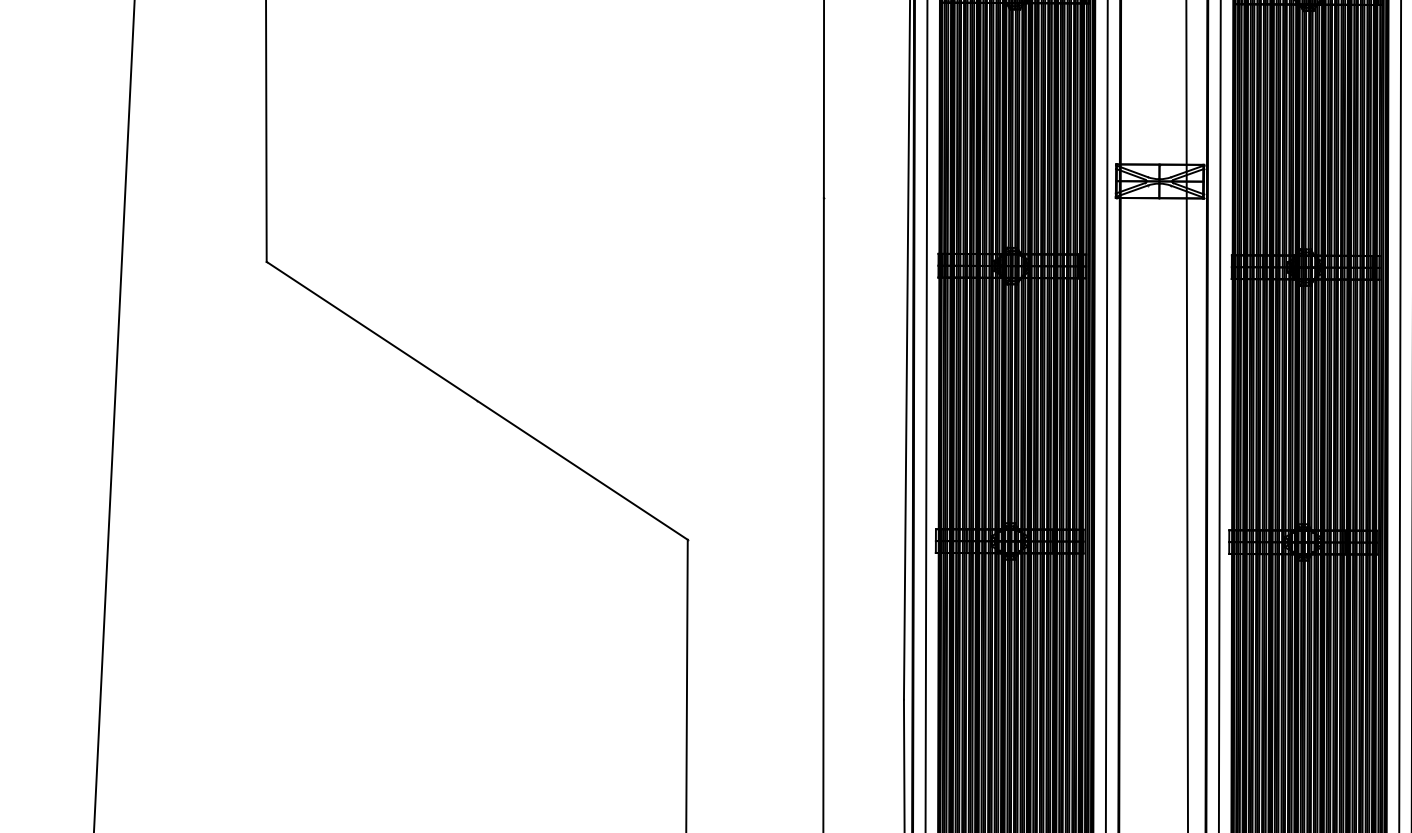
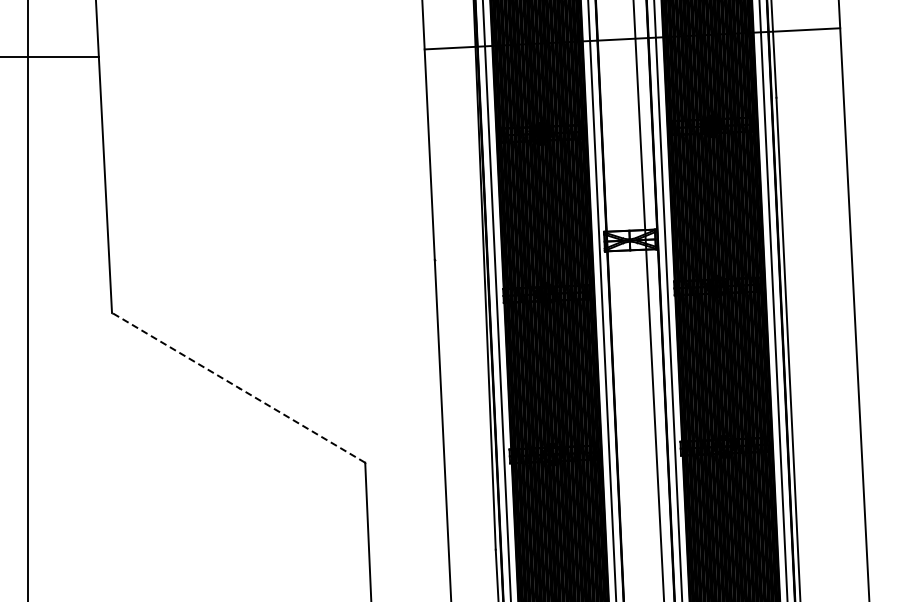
line: (477, 400) -> (238, 387), solid -> dashed

